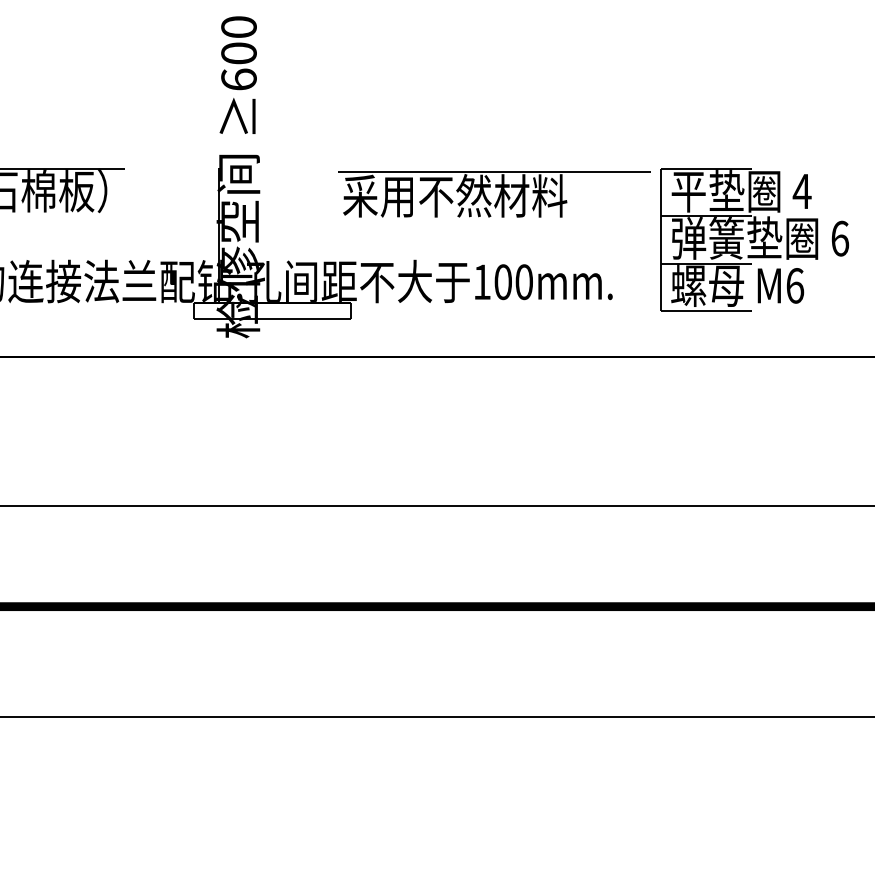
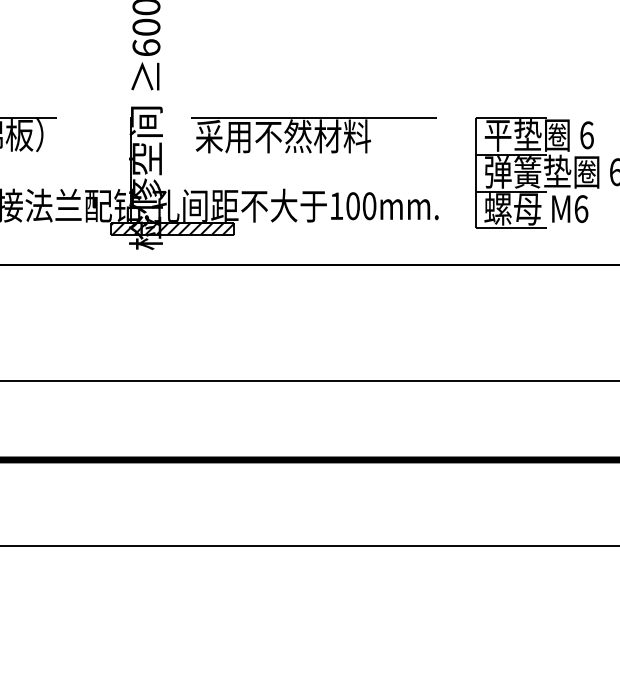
text: (801, 191) -> (586, 135), 4 -> 6
part: (494, 194) -> (314, 135), moved
hatch: (272, 310) -> (172, 228), added

